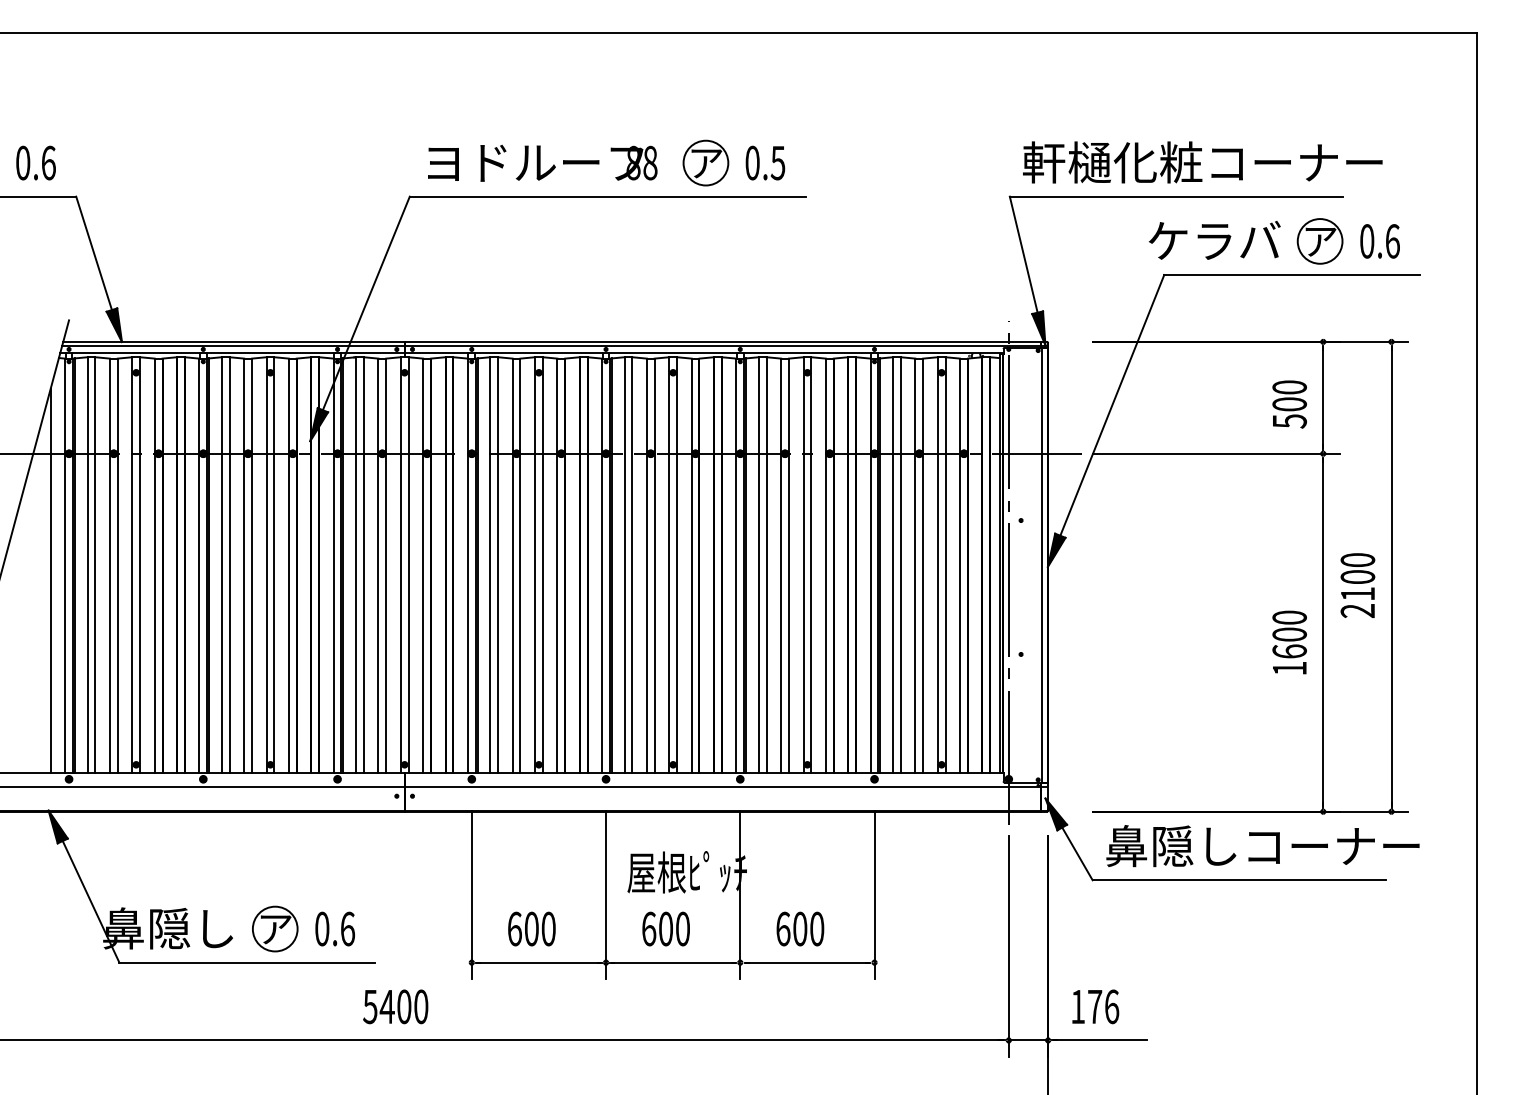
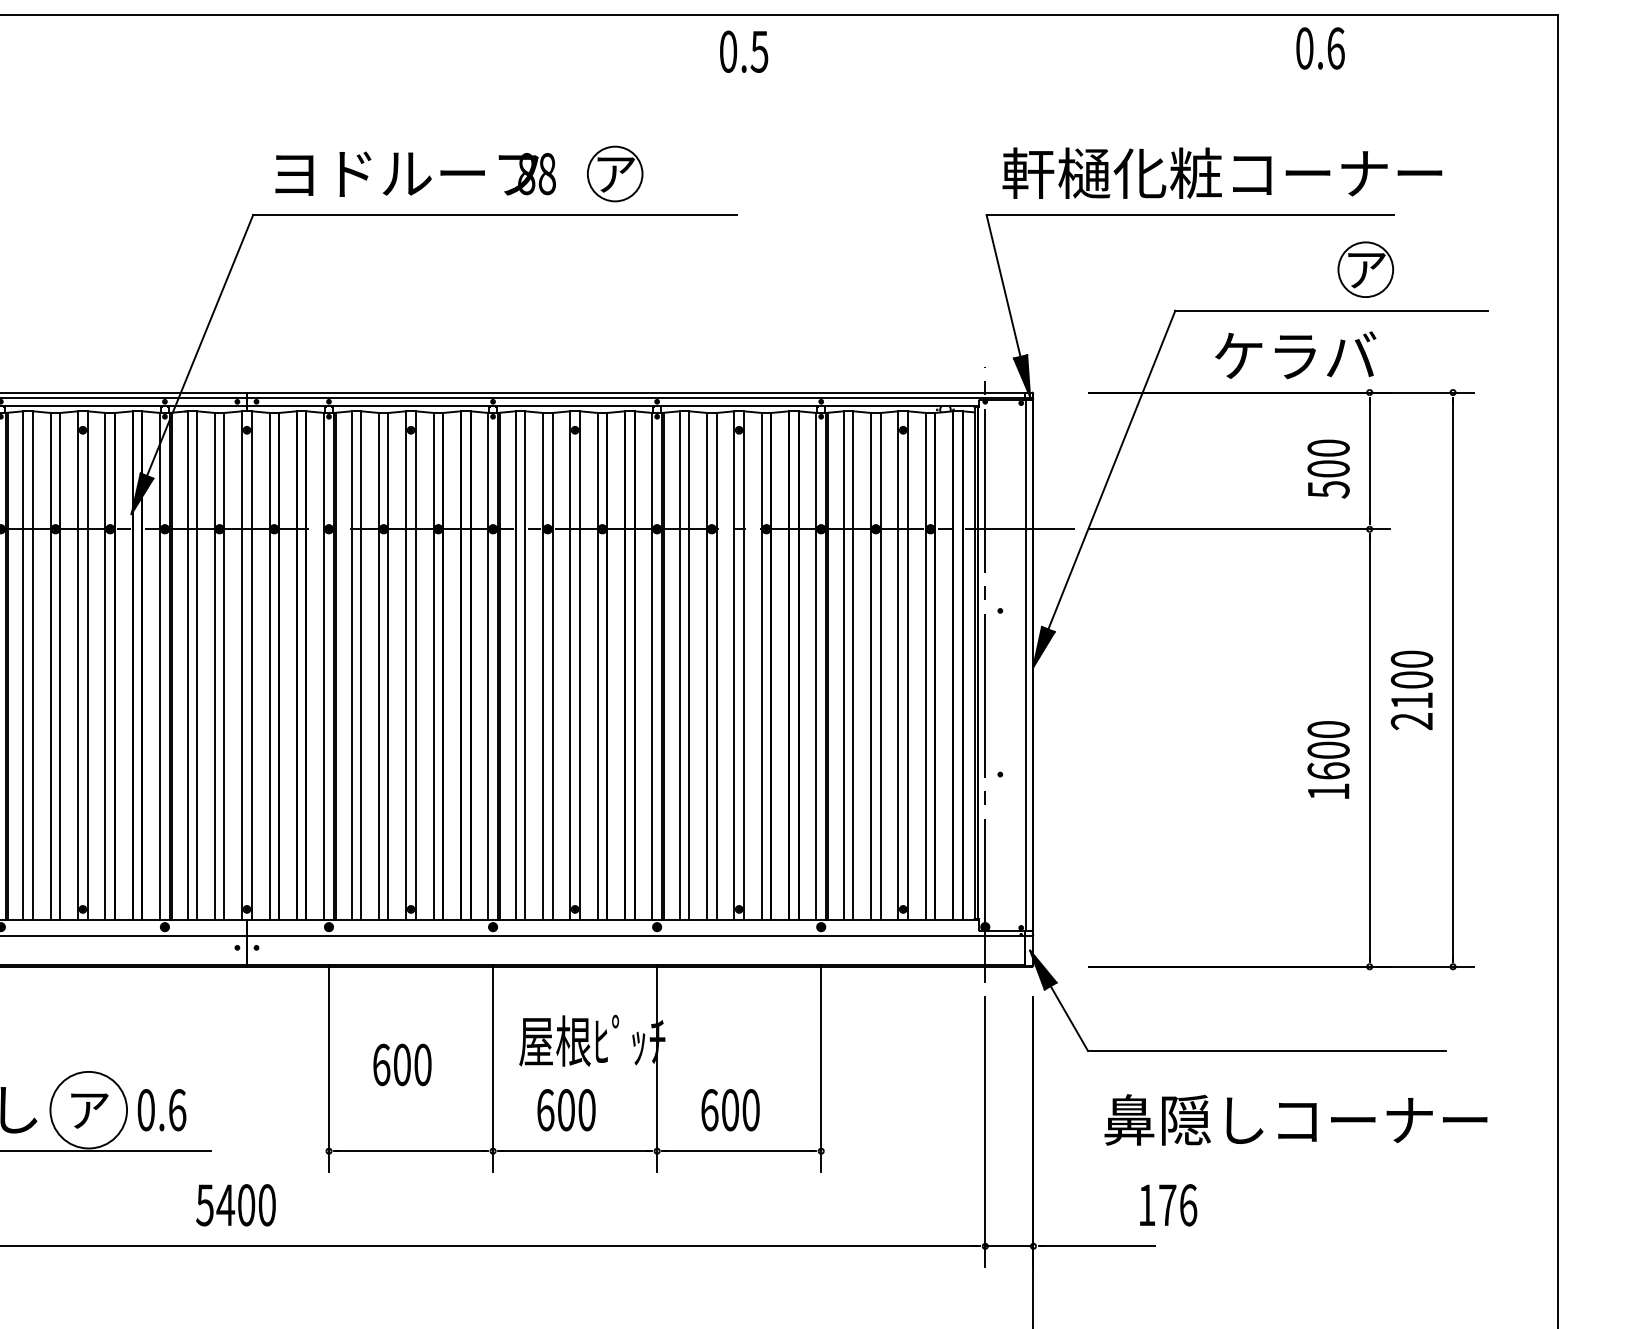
text: (765, 162) -> (744, 51), moved
text: (1214, 240) -> (1295, 355), moved
text: (1379, 241) -> (1319, 48), moved
text: (1262, 846) -> (1295, 1120), moved
circle: (274, 928) -> (87, 1109), size x1.4
text: (531, 928) -> (401, 1064), moved
text: (1095, 1006) -> (1168, 1204), moved

